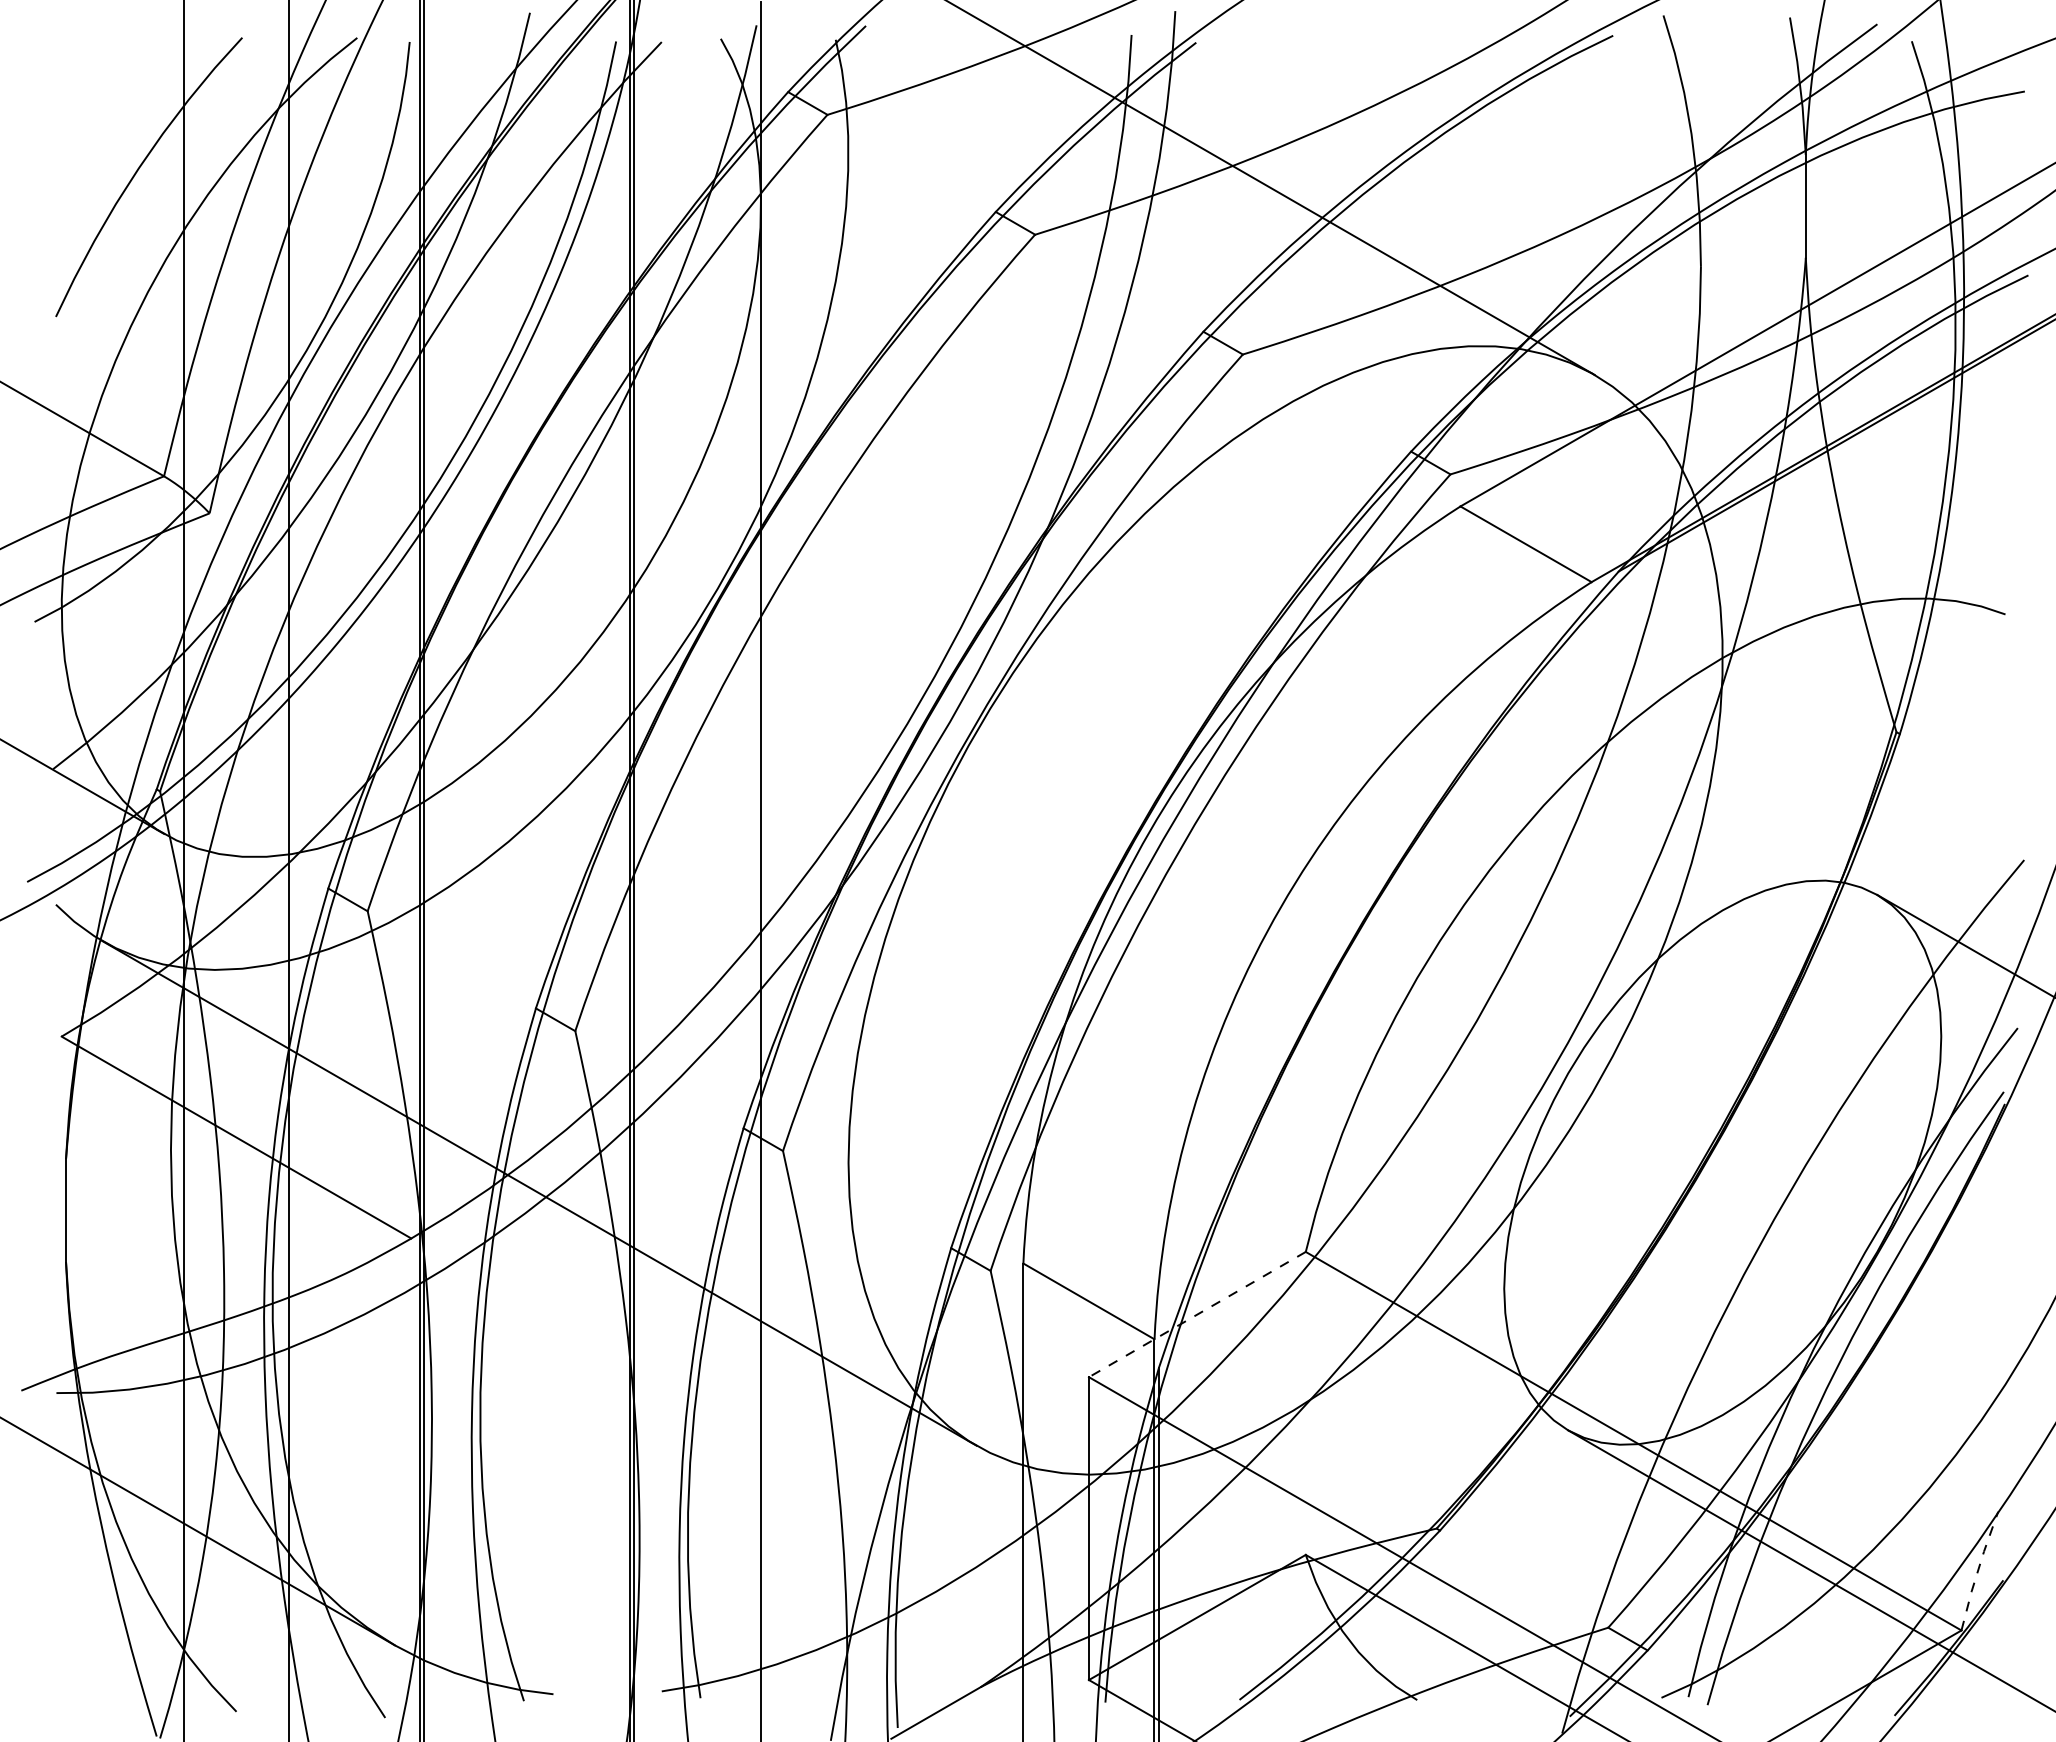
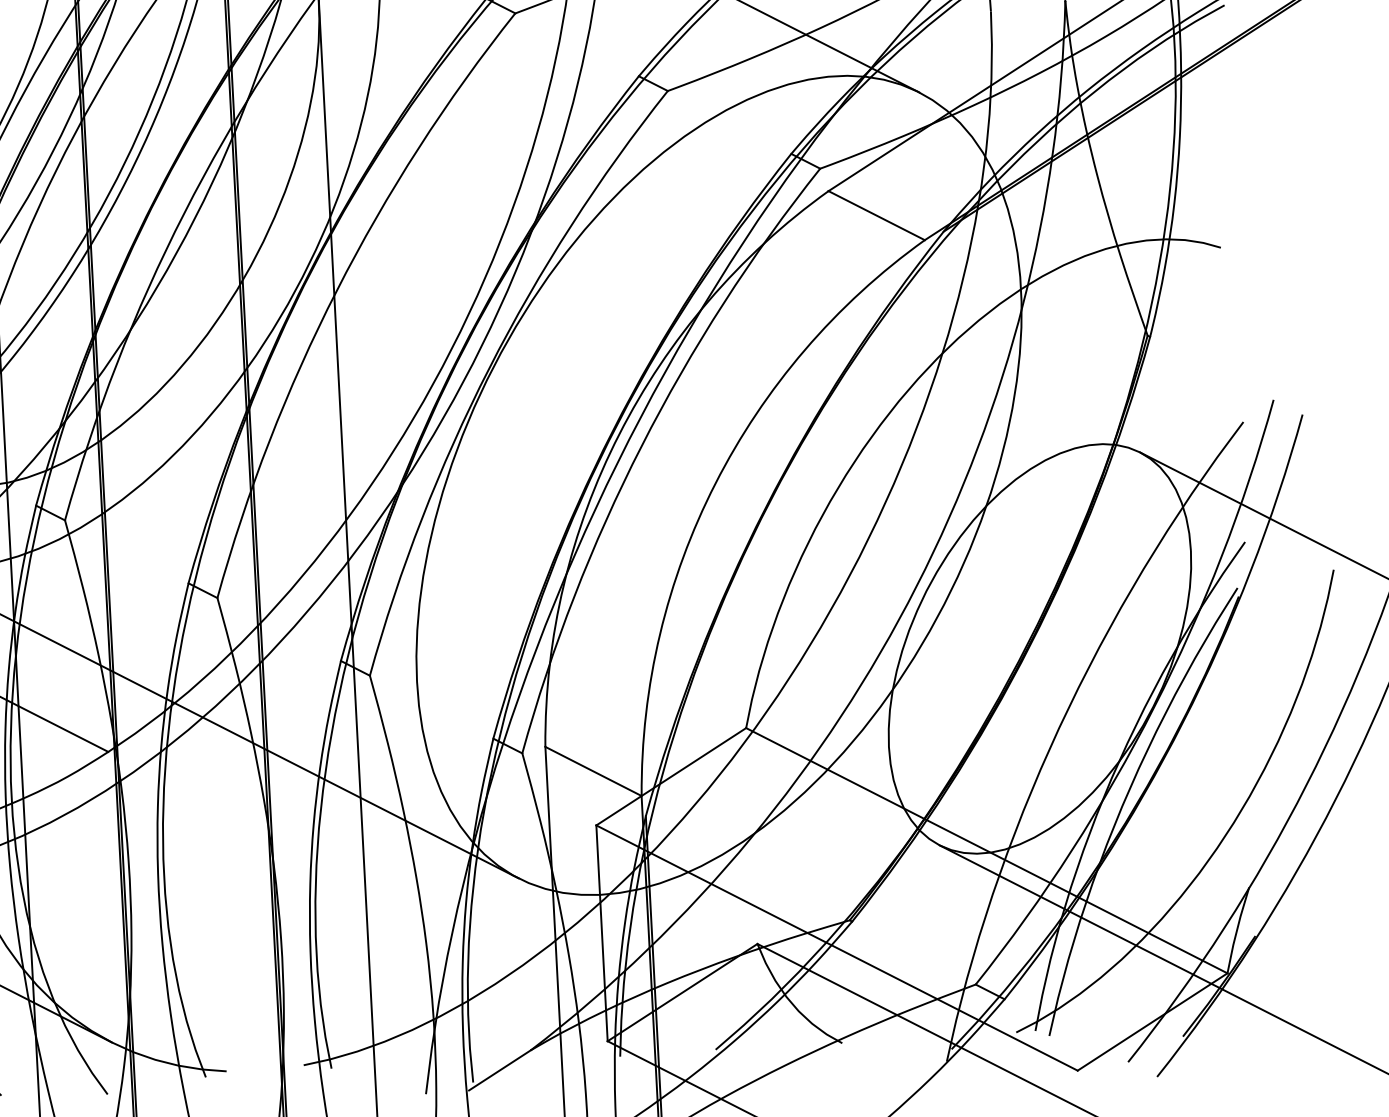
line: (1196, 1314) -> (670, 776), dashed -> solid
line: (1978, 1570) -> (1237, 929), dashed -> solid

